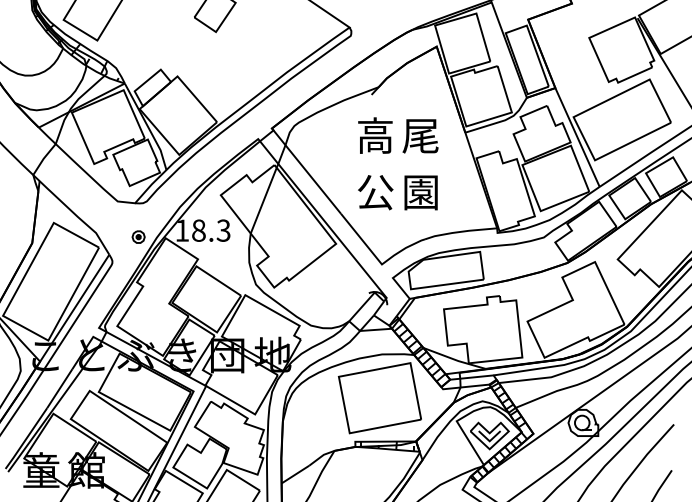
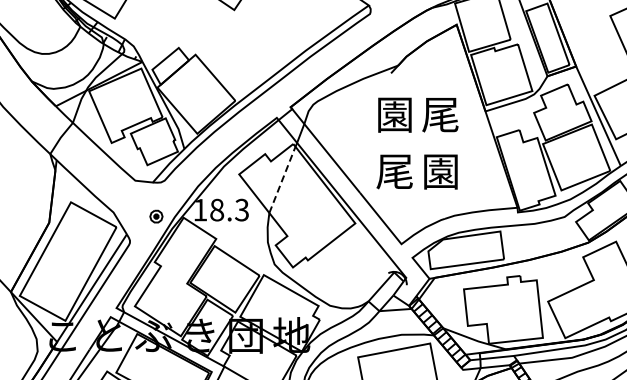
text: (375, 135) -> (395, 114), 高 -> 園
text: (375, 192) -> (395, 171), 公 -> 尾
line: (263, 200) -> (282, 179), solid -> dashed

